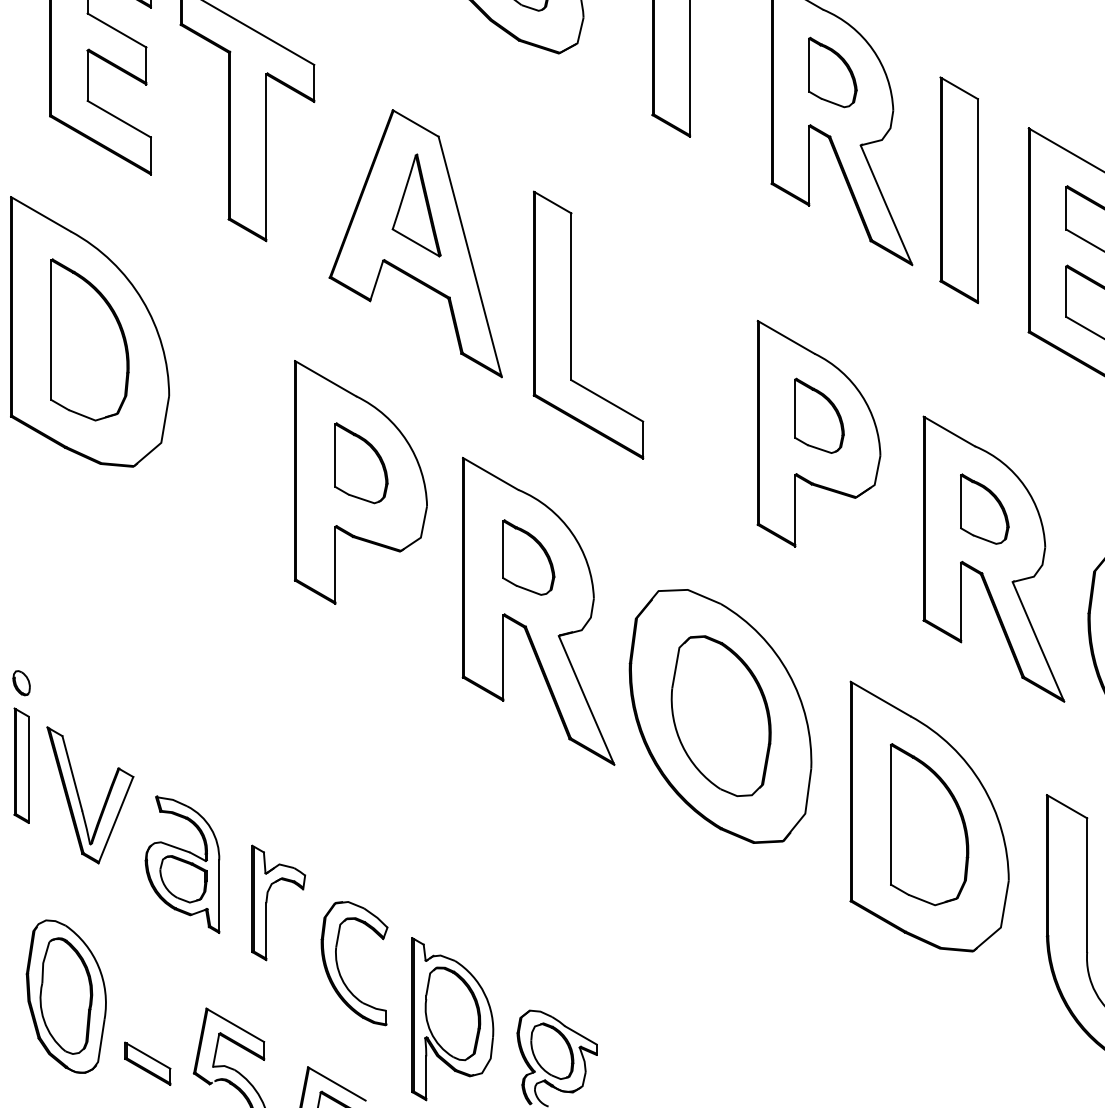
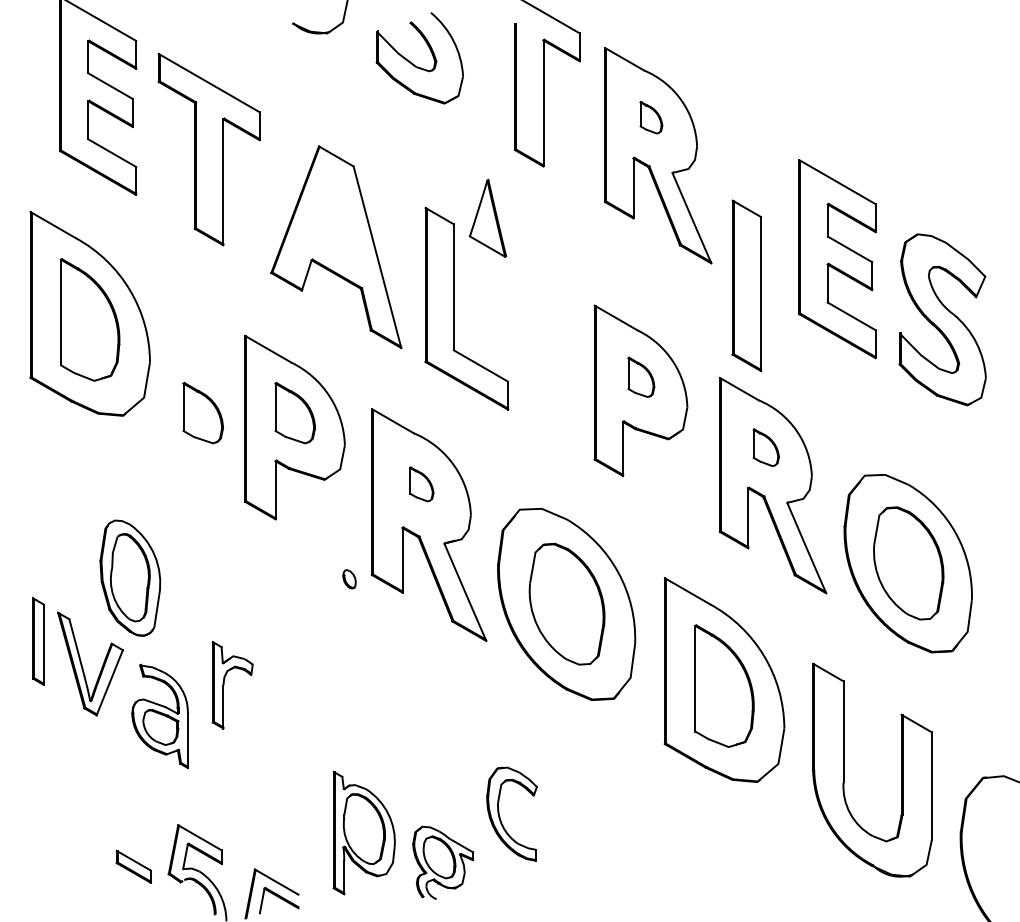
part: (832, 71) -> (651, 117), size x0.6
part: (958, 189) -> (746, 285), moved
part: (415, 204) -> (487, 217), moved
part: (819, 416) -> (641, 377), size x0.7
part: (239, 463) -> (203, 413), added
part: (985, 508) -> (766, 447), size x0.7
part: (528, 557) -> (421, 484), size x0.6
part: (21, 683) -> (349, 579), moved
part: (267, 903) -> (224, 685), moved
part: (339, 966) -> (500, 816), moved
part: (66, 995) -> (130, 577), moved

